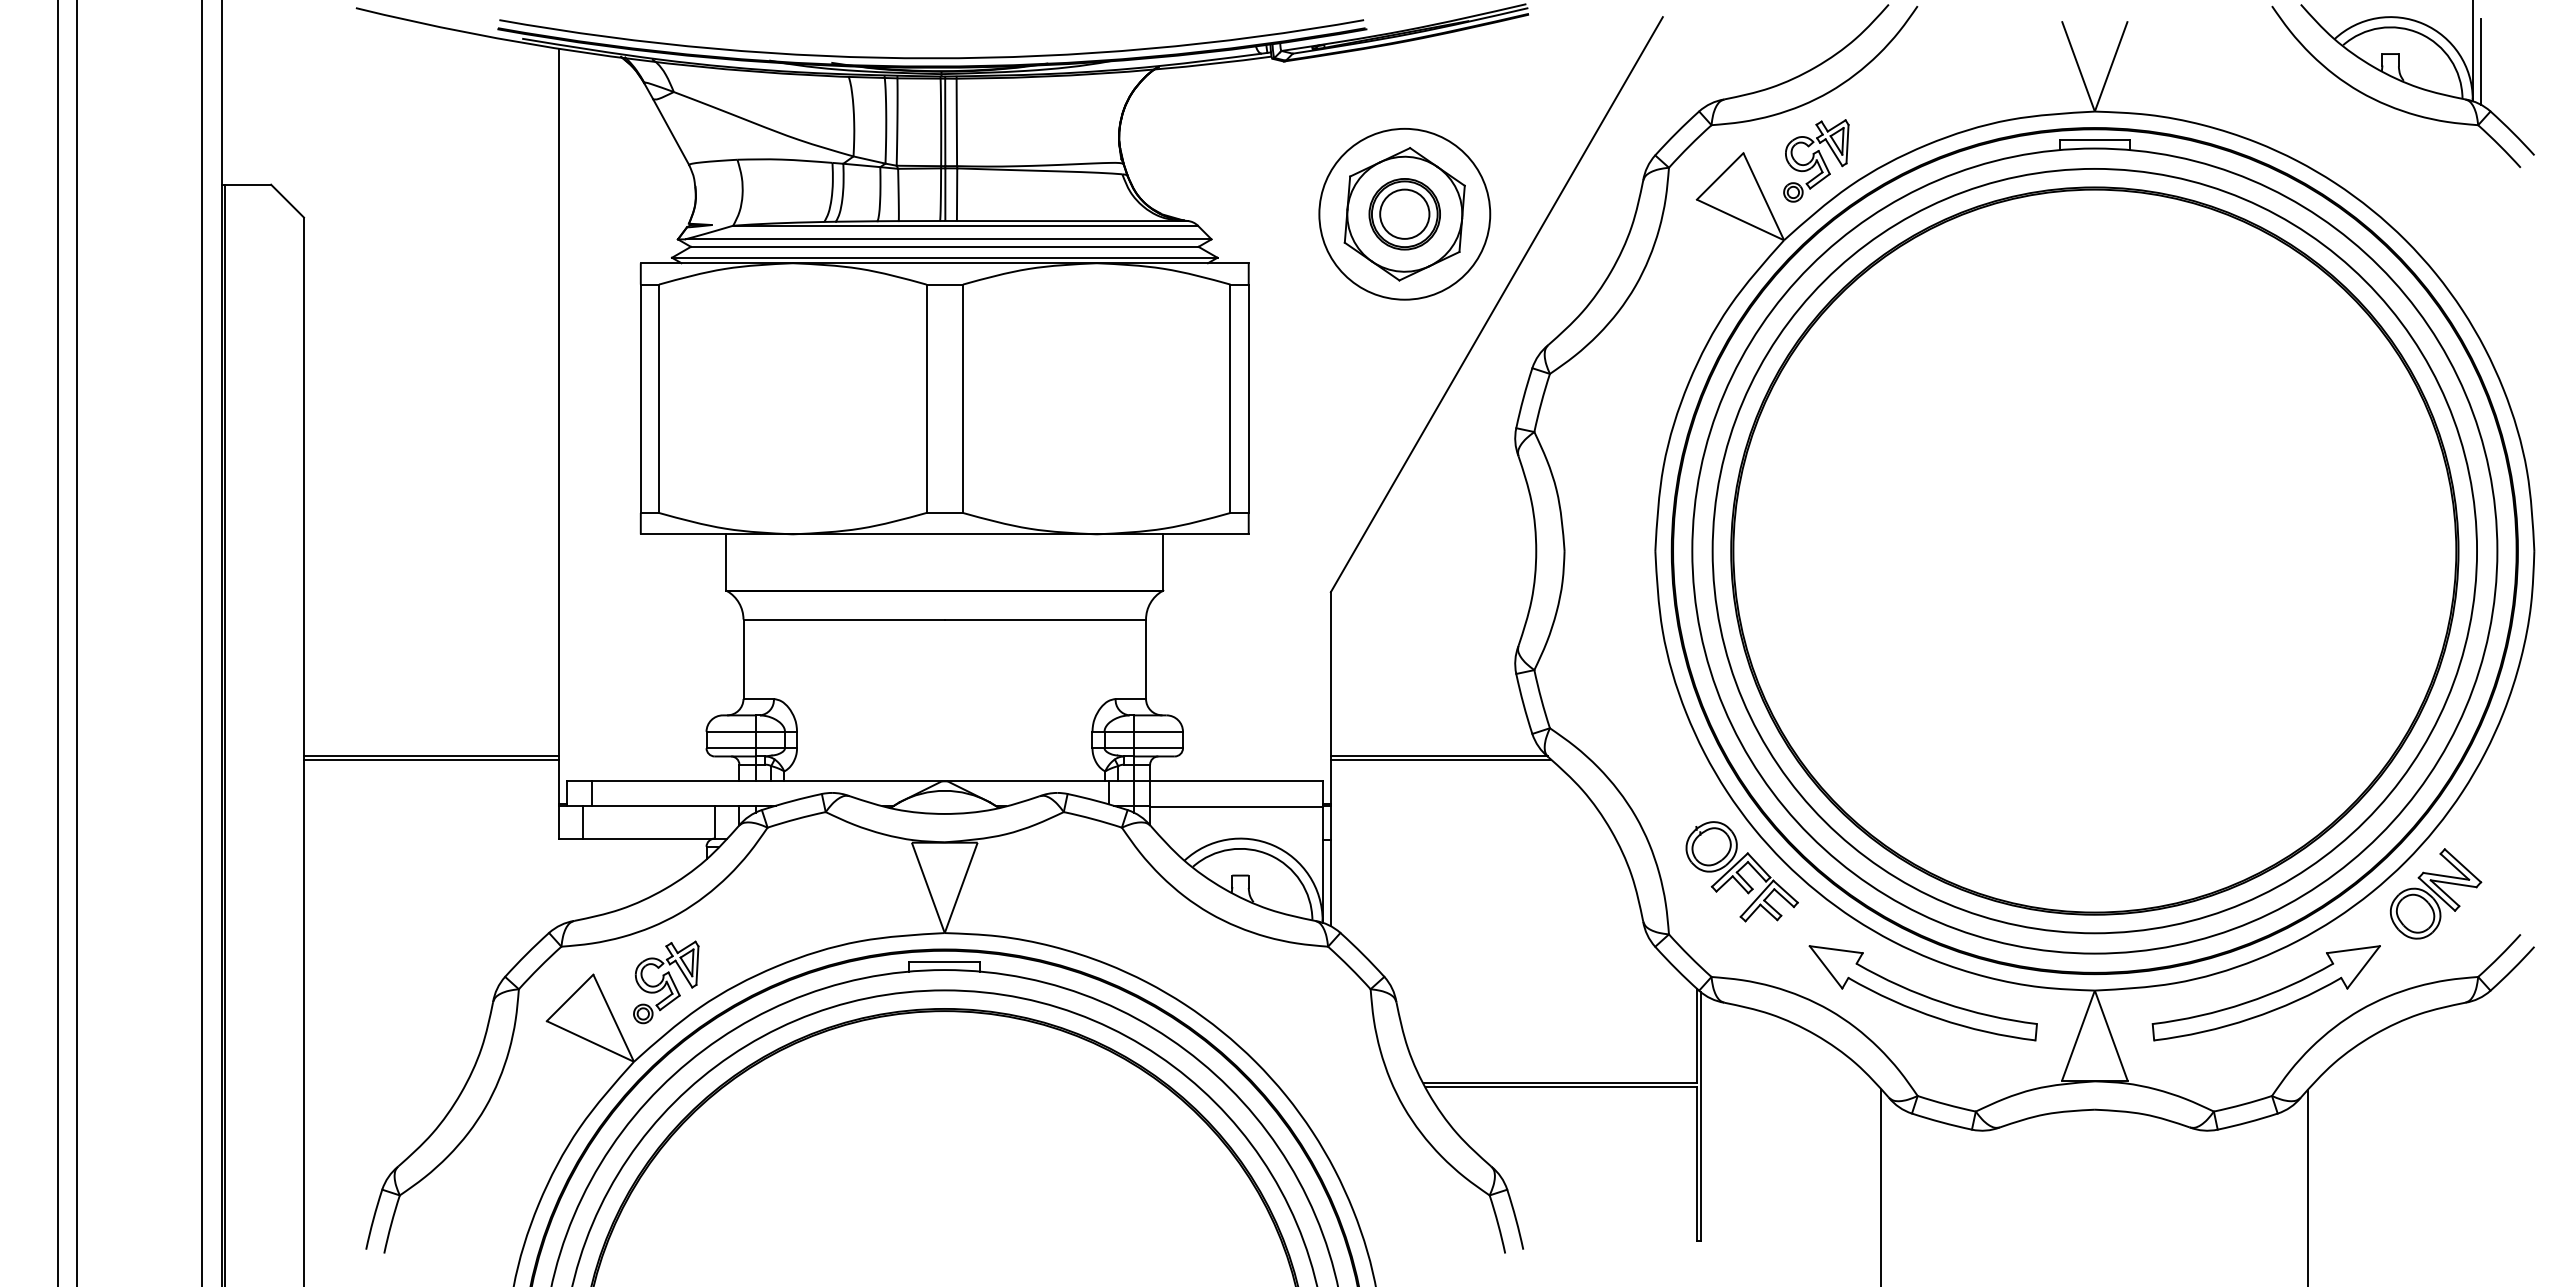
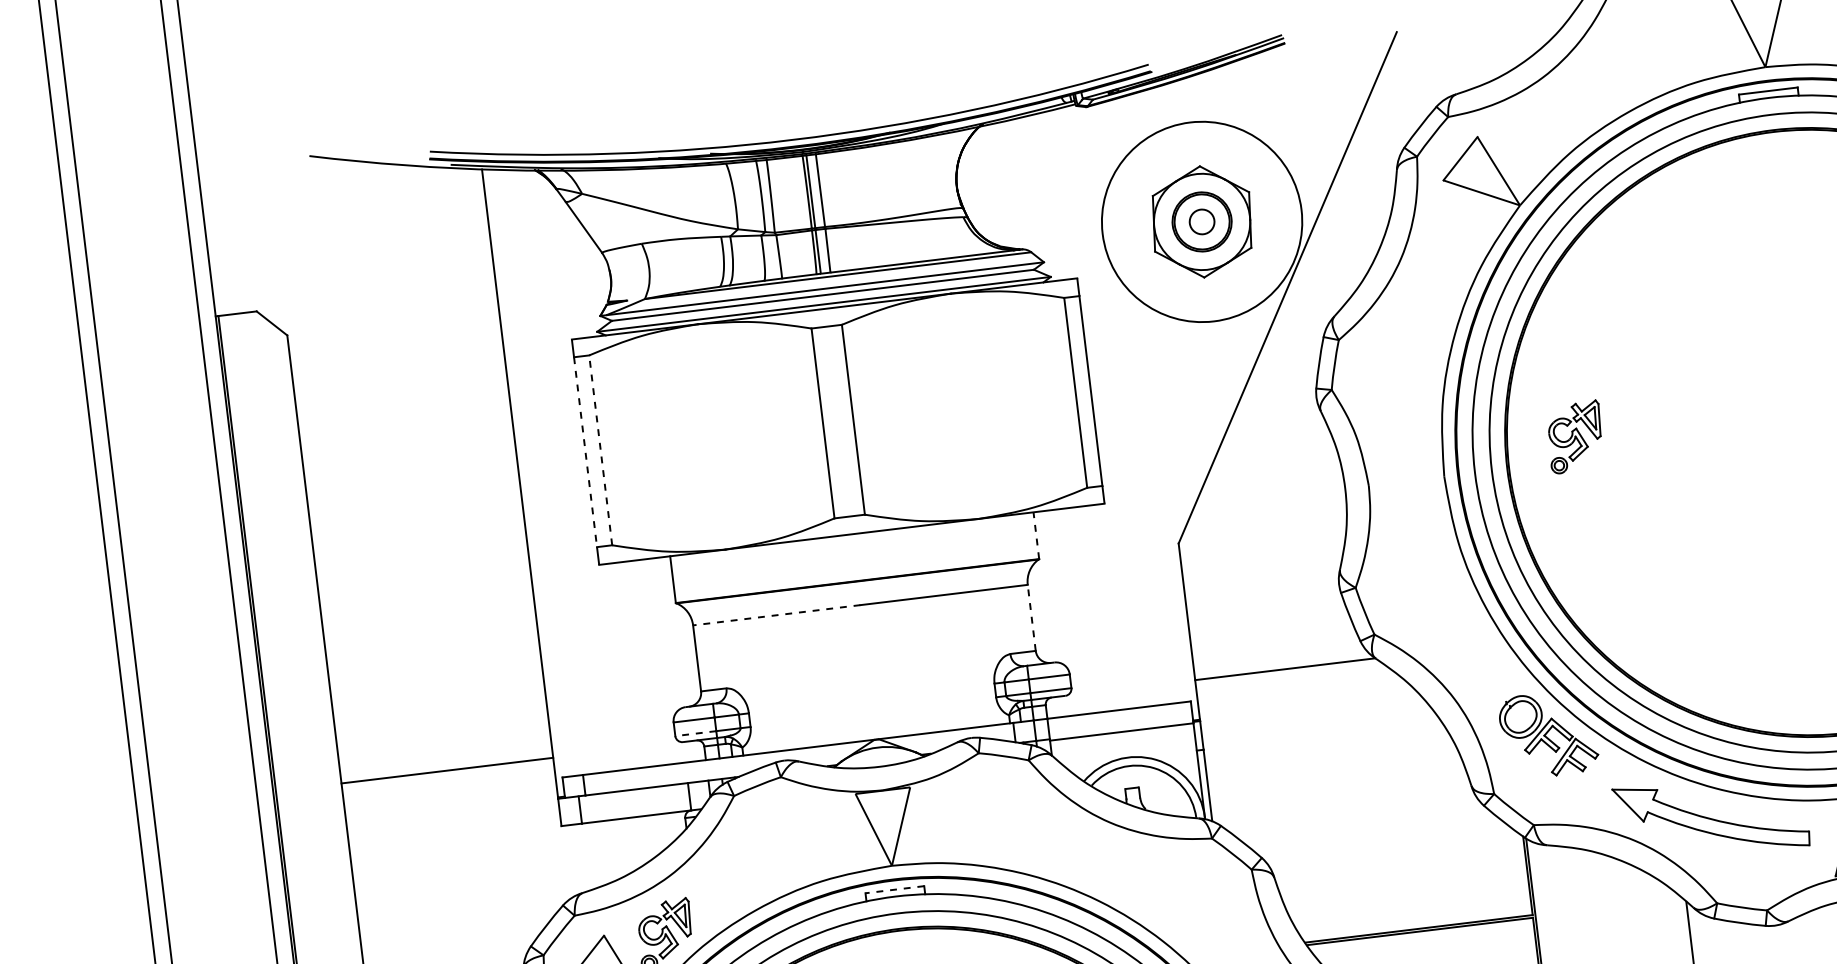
part: (1816, 160) -> (1575, 436), moved
circle: (1404, 213) -> (1201, 221), size x0.6
circle: (1404, 213) -> (1201, 221), size x1.4
line: (659, 398) -> (601, 450), solid -> dashed
line: (640, 399) -> (585, 452), solid -> dashed
line: (1163, 561) -> (1036, 534), solid -> dashed
line: (844, 619) -> (777, 615), solid -> dashed
line: (1146, 659) -> (1032, 618), solid -> dashed
line: (731, 748) -> (696, 733), solid -> dashed
line: (431, 759) -> (447, 773), removed
line: (1440, 759) -> (1286, 671), removed
line: (944, 961) -> (894, 889), solid -> dashed

